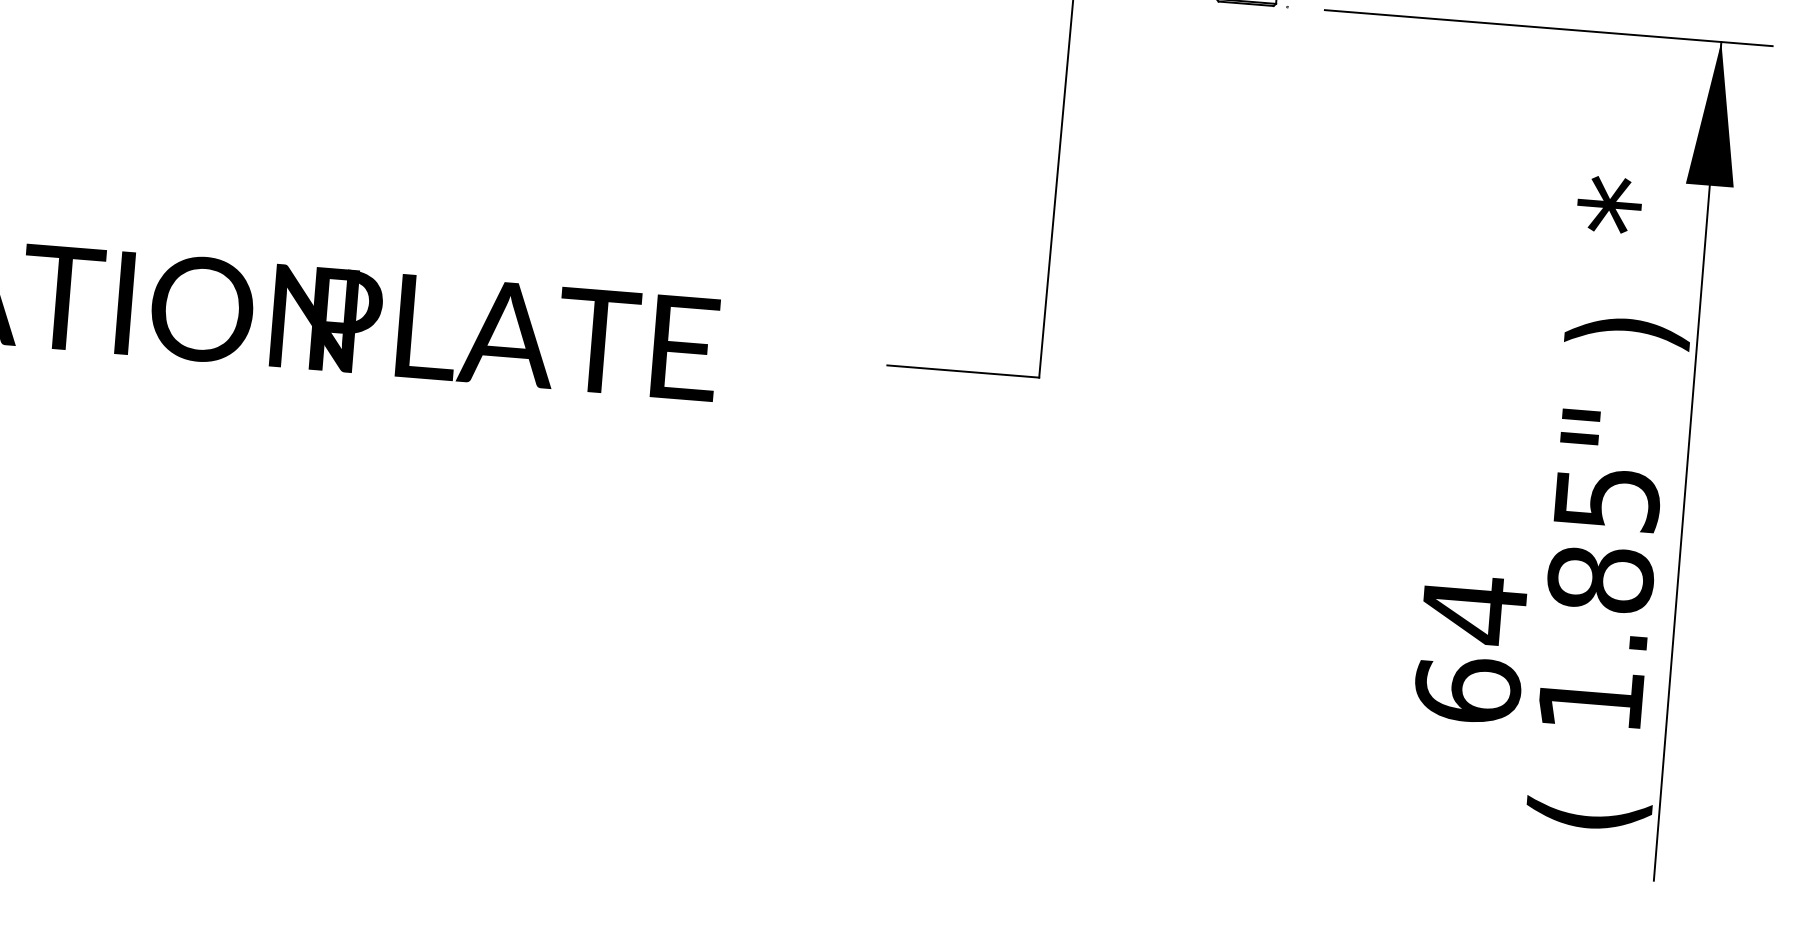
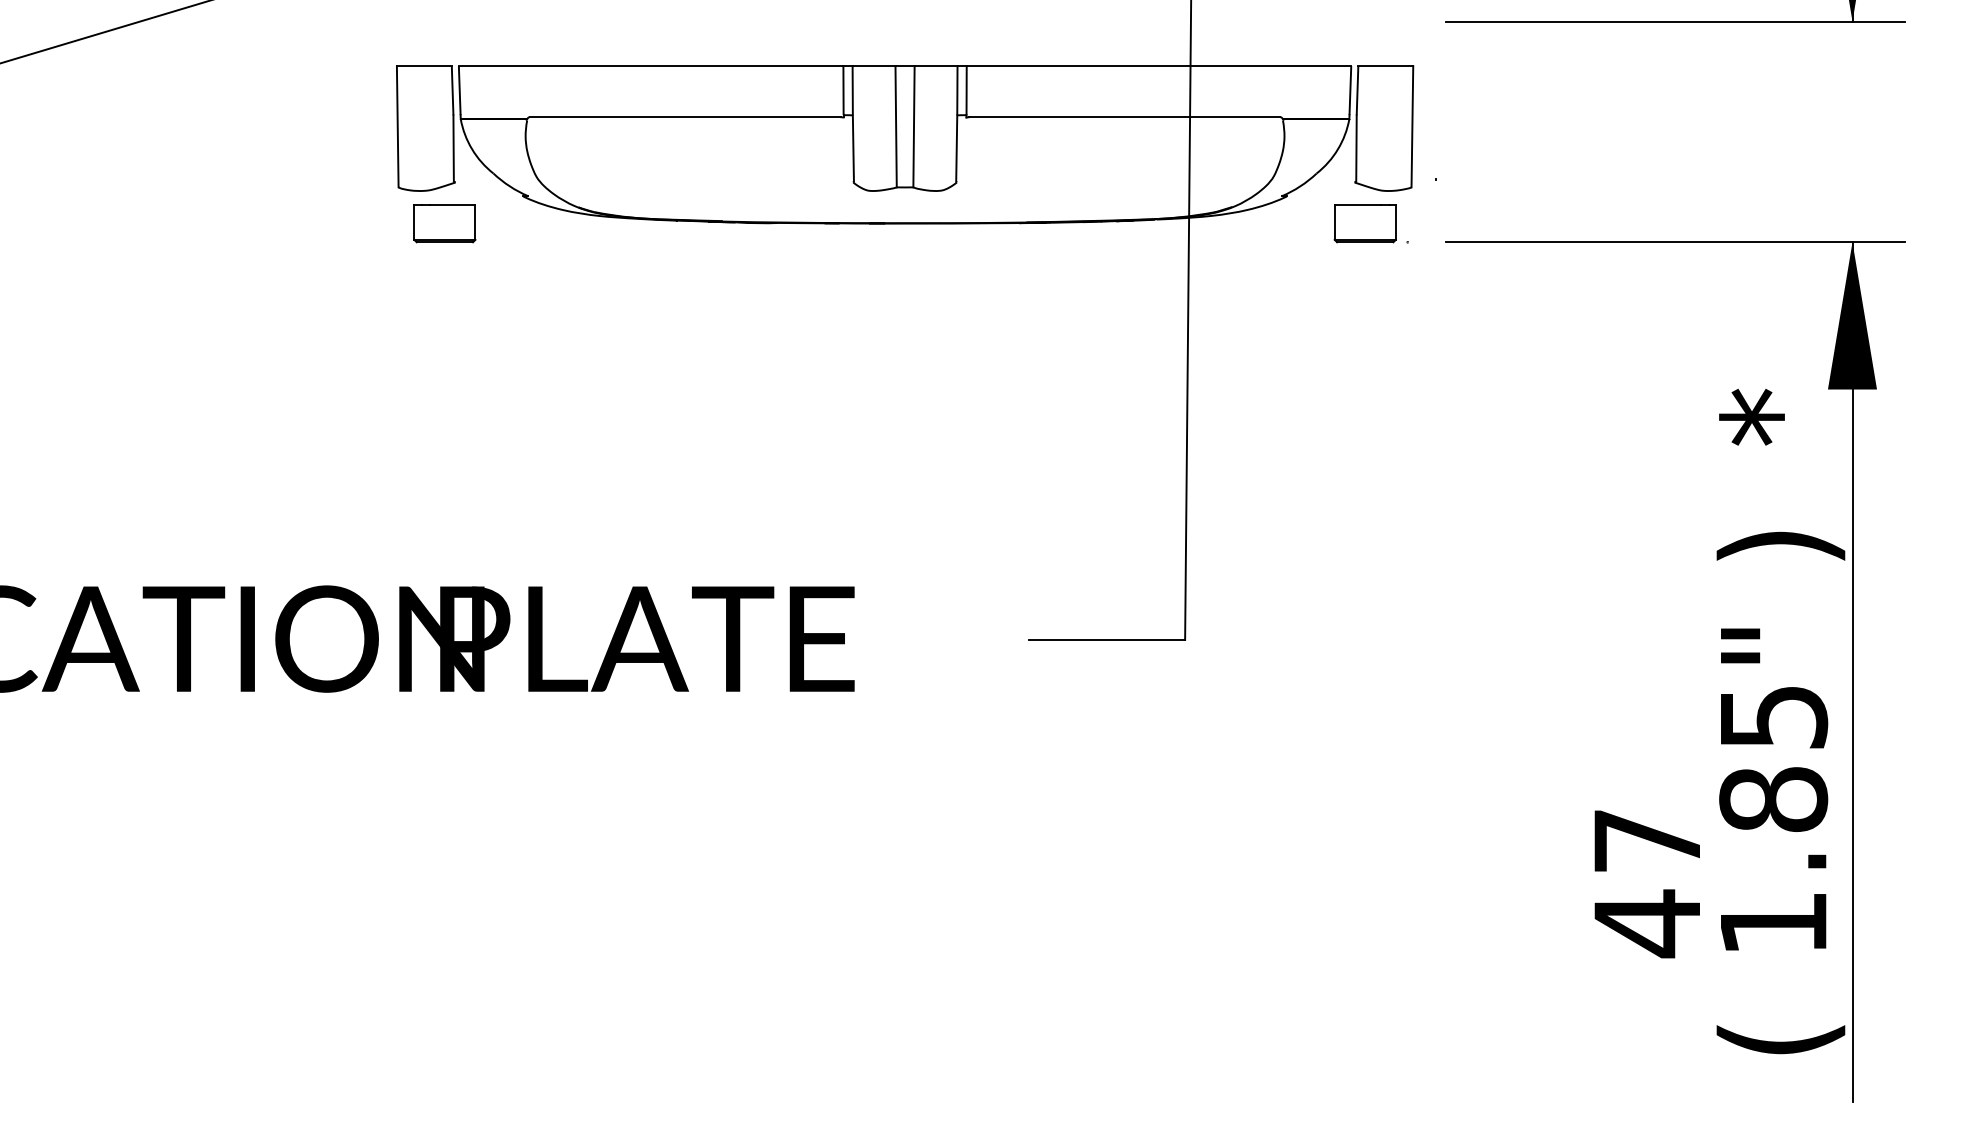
text: (1471, 650) -> (1647, 882), 64 -> 47

